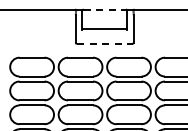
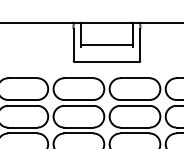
line: (105, 9) -> (107, 22), dashed -> solid
line: (104, 43) -> (106, 61), dashed -> solid

